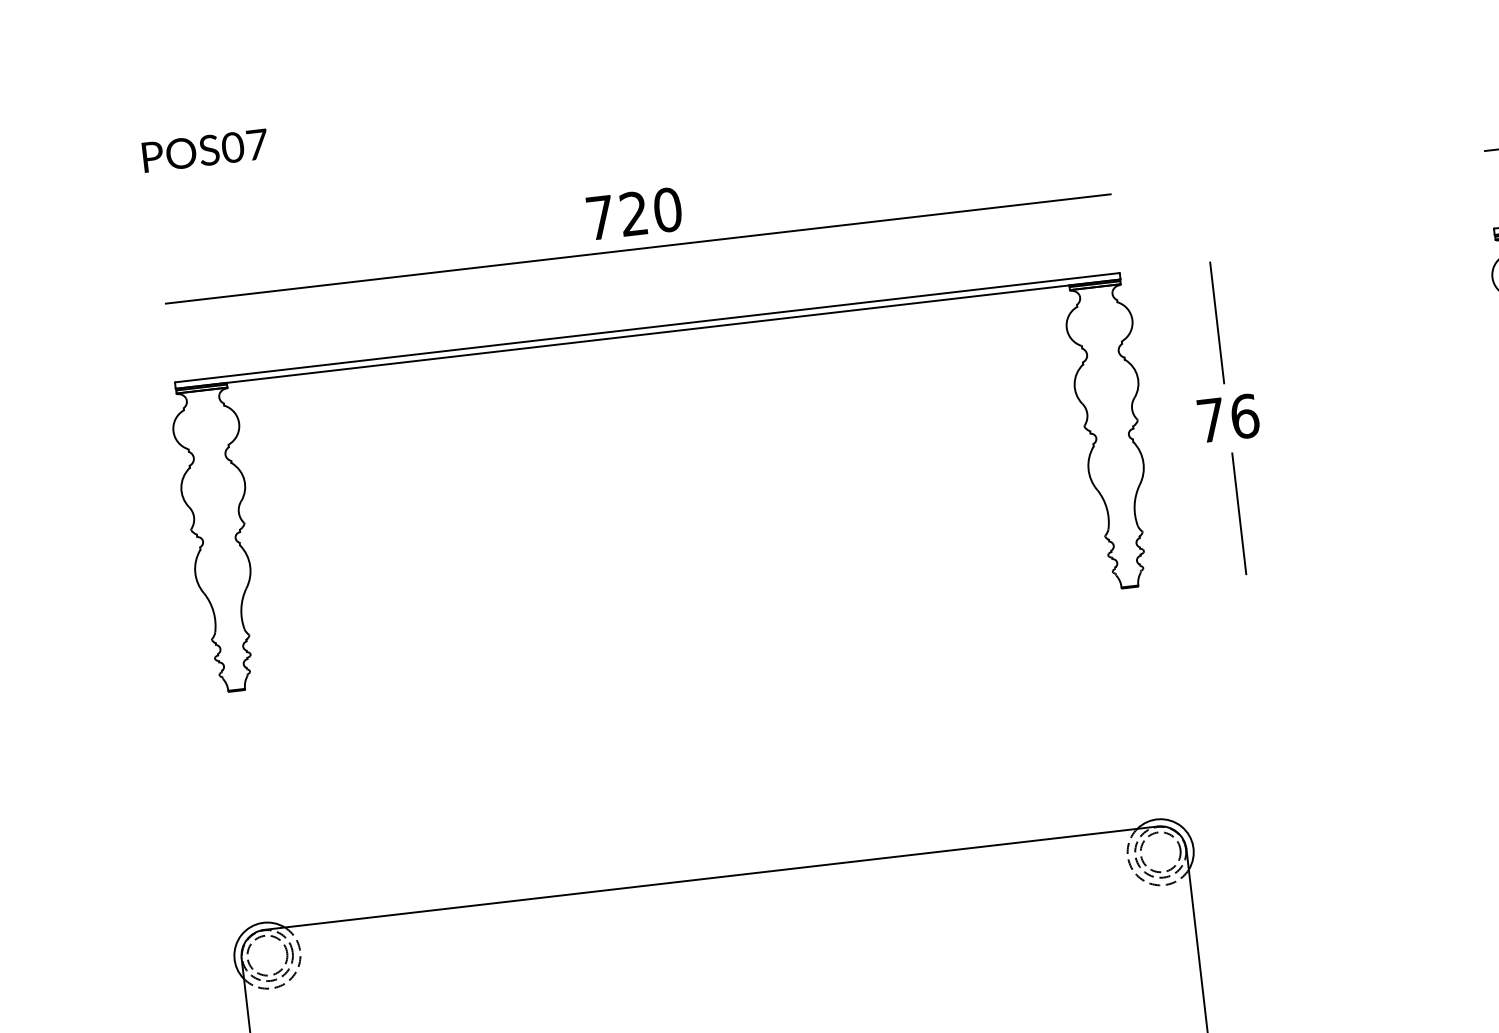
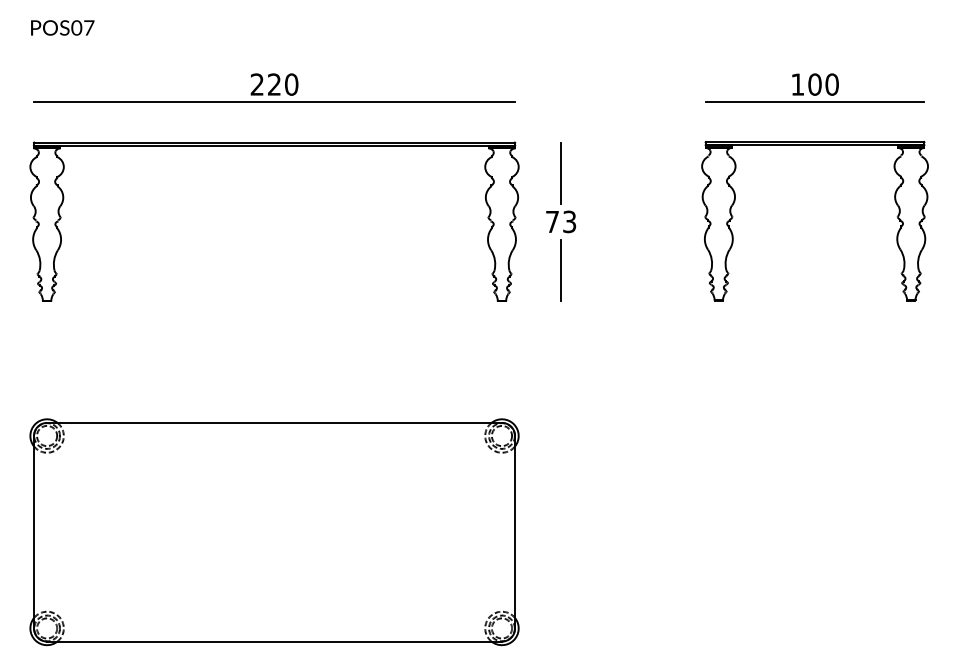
text: (598, 217) -> (256, 84), 720 -> 220
text: (1244, 415) -> (569, 221), 76 -> 73

